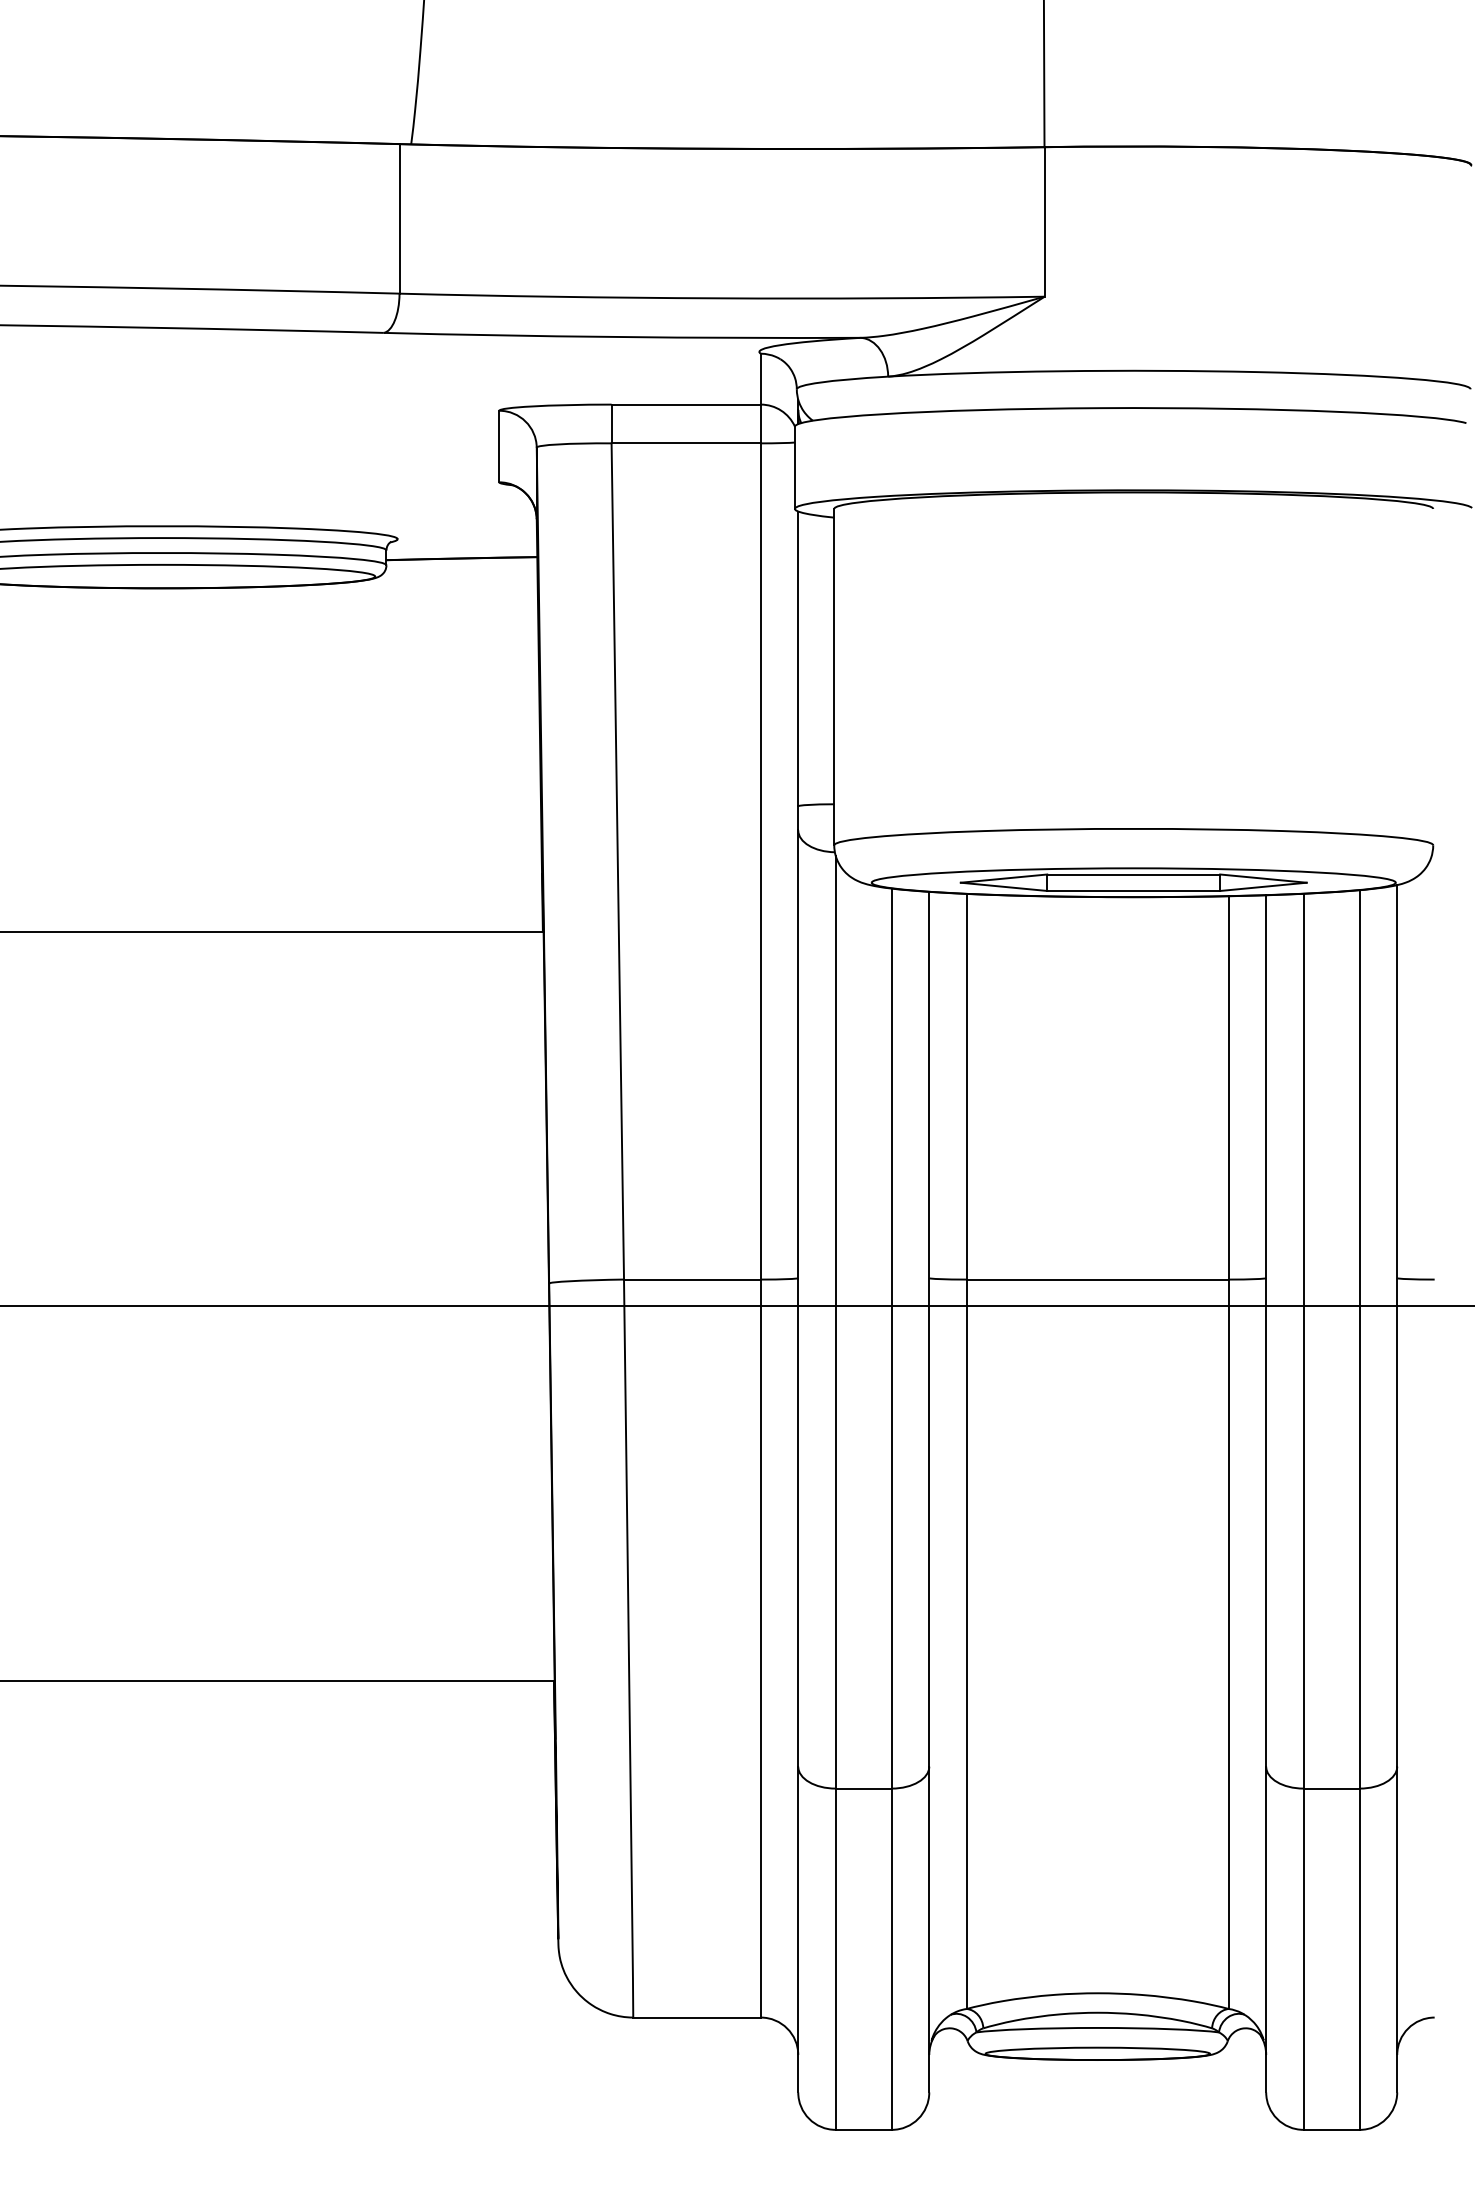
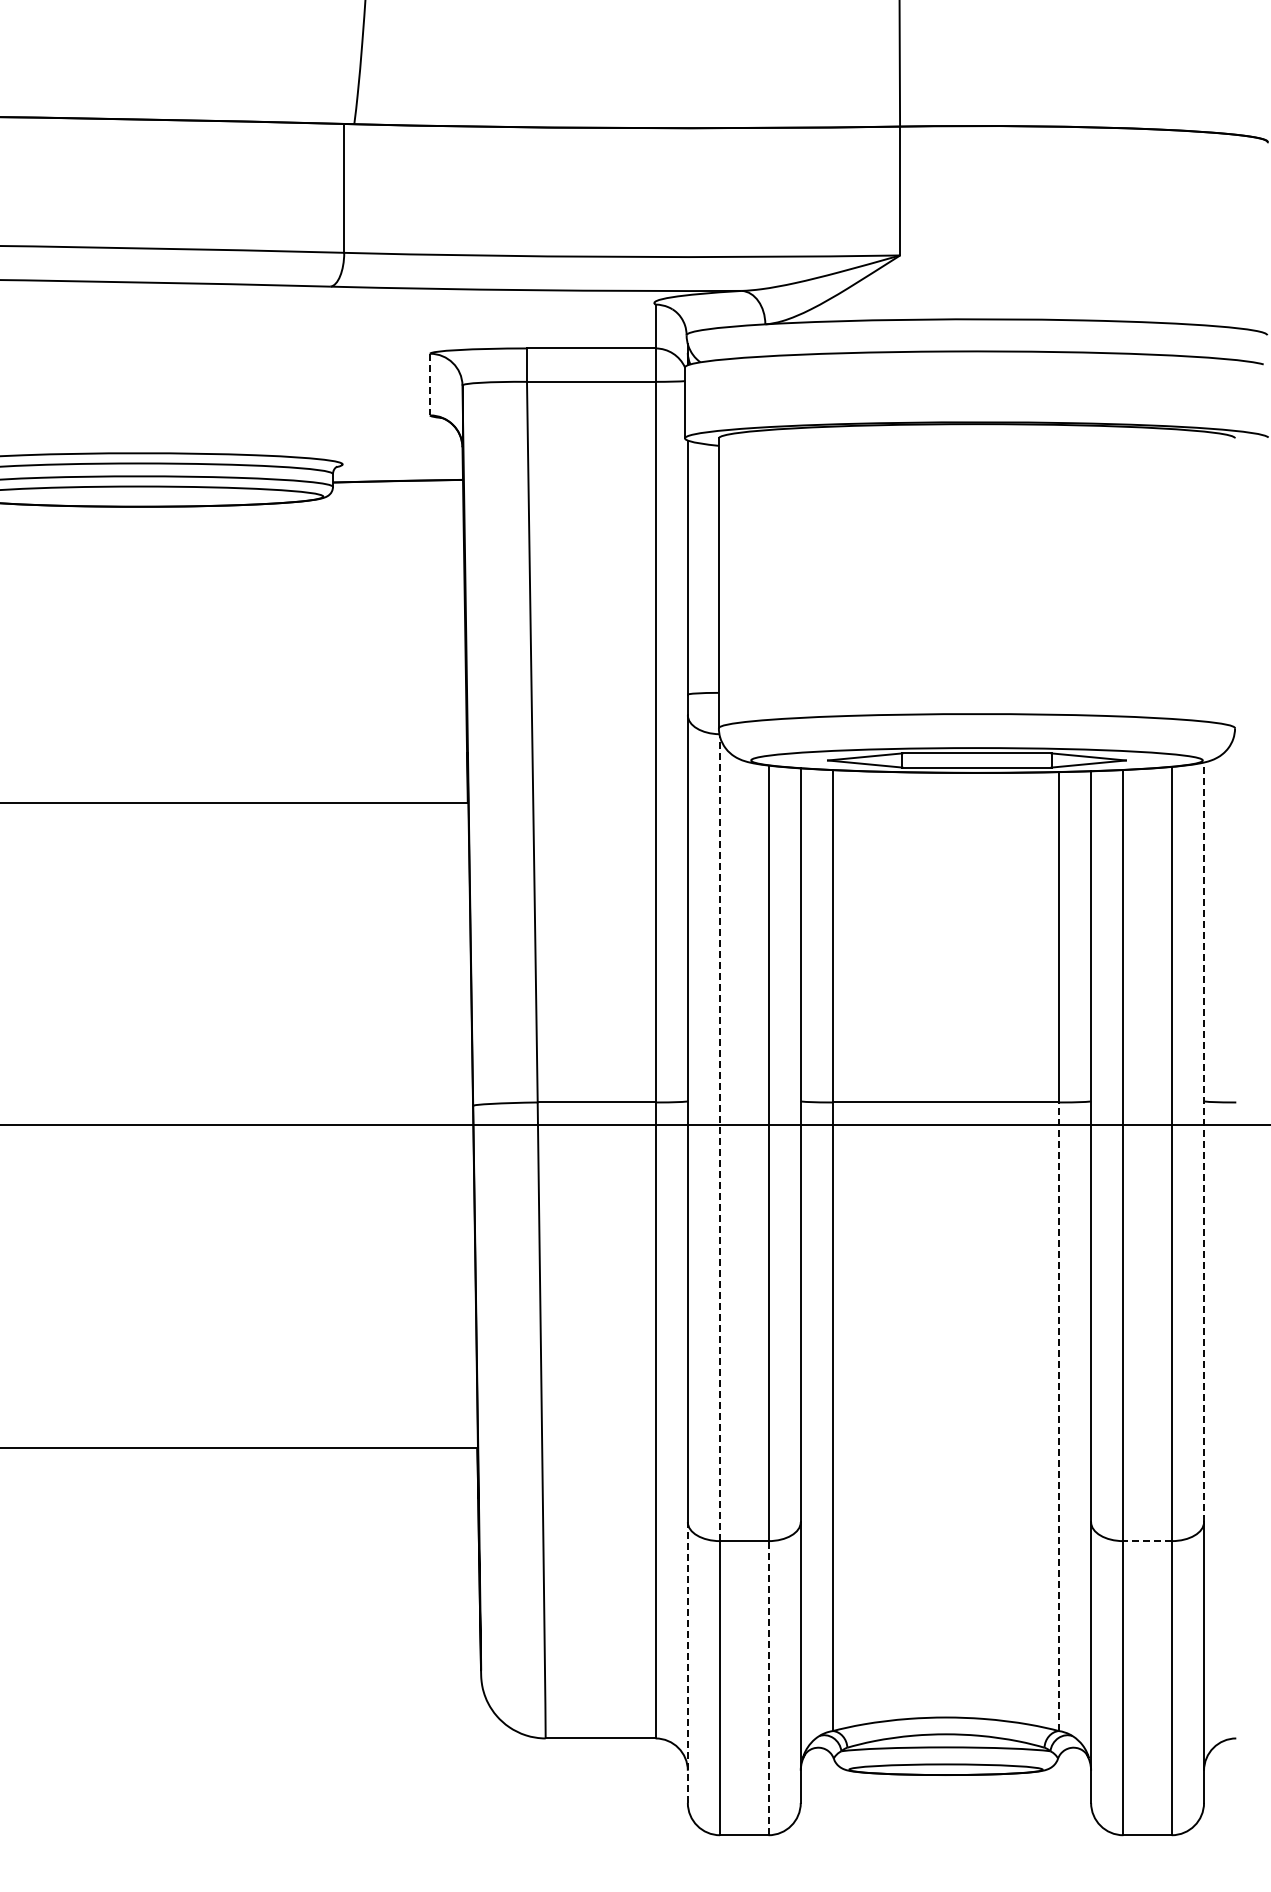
line: (499, 446) -> (430, 384), solid -> dashed
line: (836, 1322) -> (720, 1139), solid -> dashed
line: (1397, 1326) -> (1204, 1142), solid -> dashed
line: (1228, 1643) -> (1058, 1416), solid -> dashed
line: (1331, 1789) -> (1147, 1541), solid -> dashed
line: (797, 1929) -> (687, 1662), solid -> dashed
line: (891, 1958) -> (768, 1687), solid -> dashed

